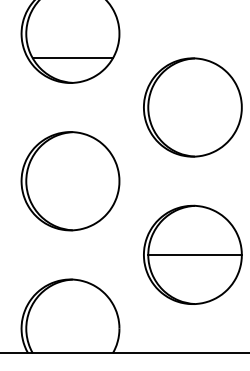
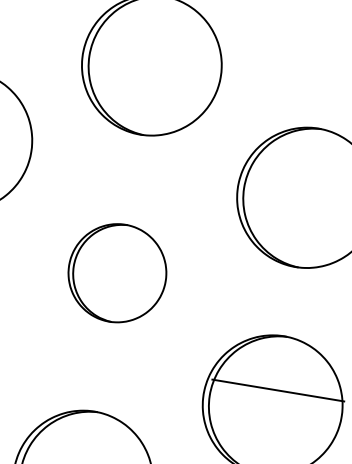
line: (72, 58) -> (148, 100), removed
part: (70, 181) -> (117, 273), size x0.7
line: (194, 254) -> (277, 389), moved

